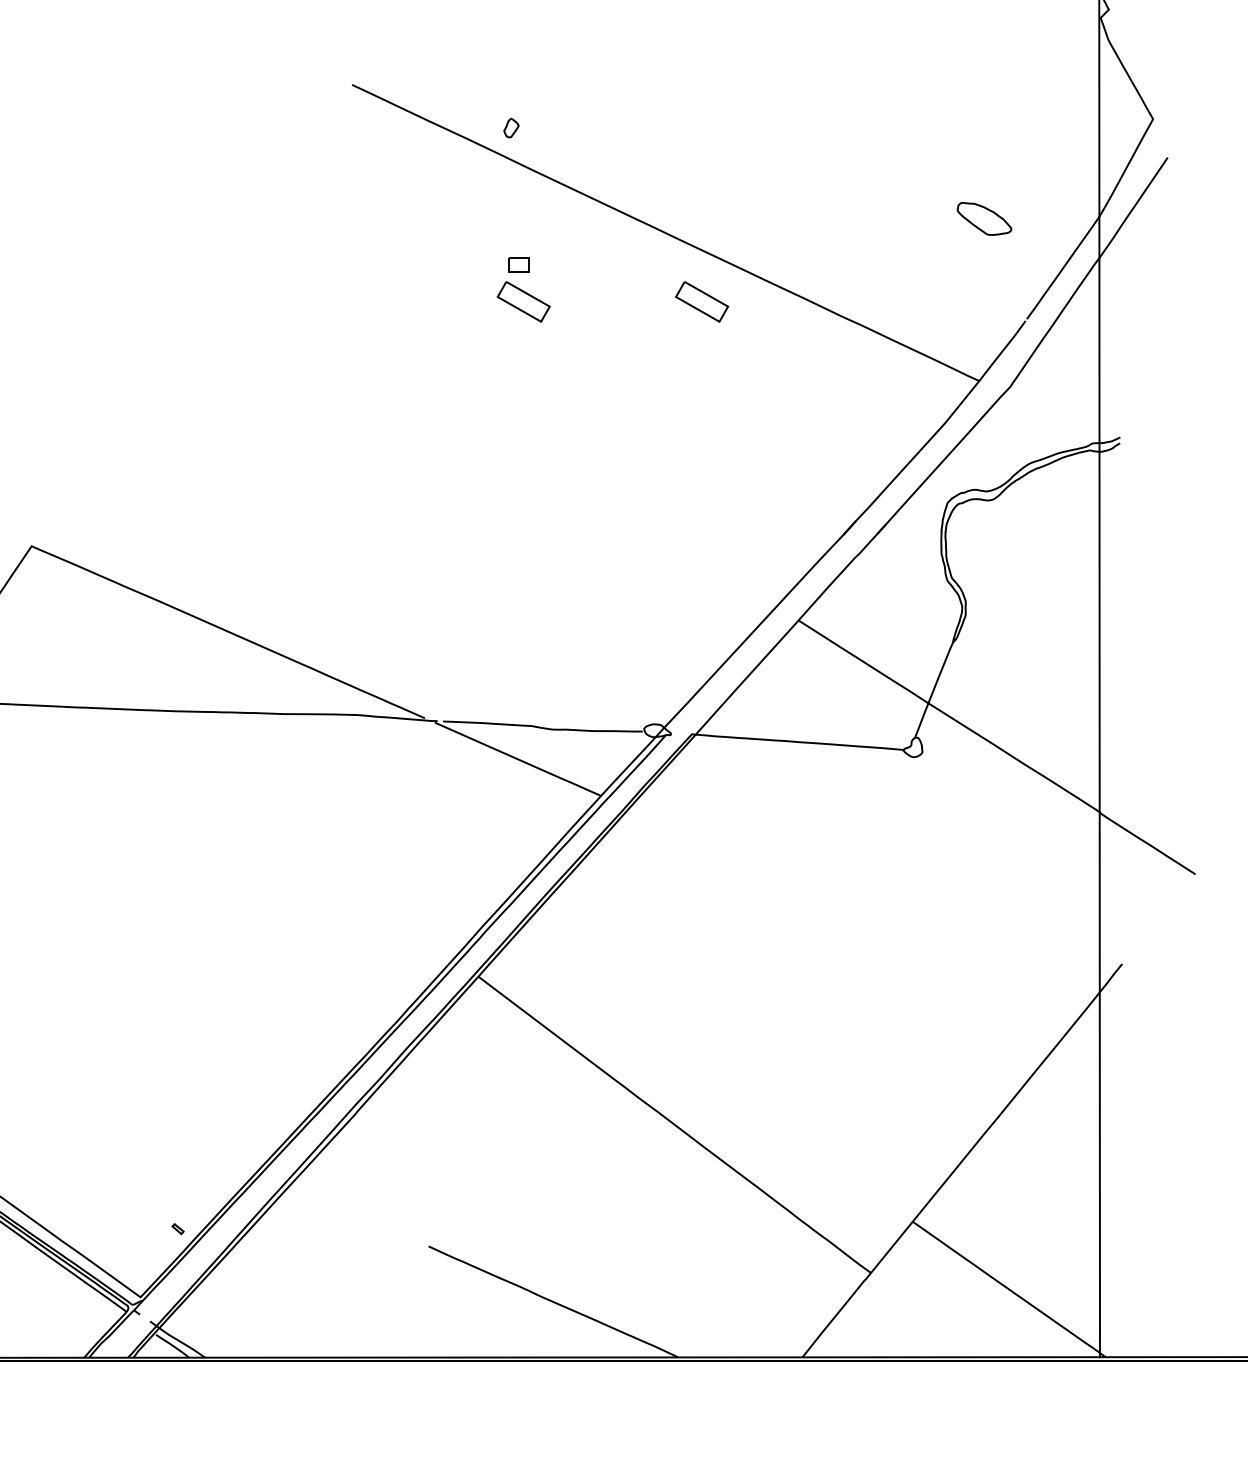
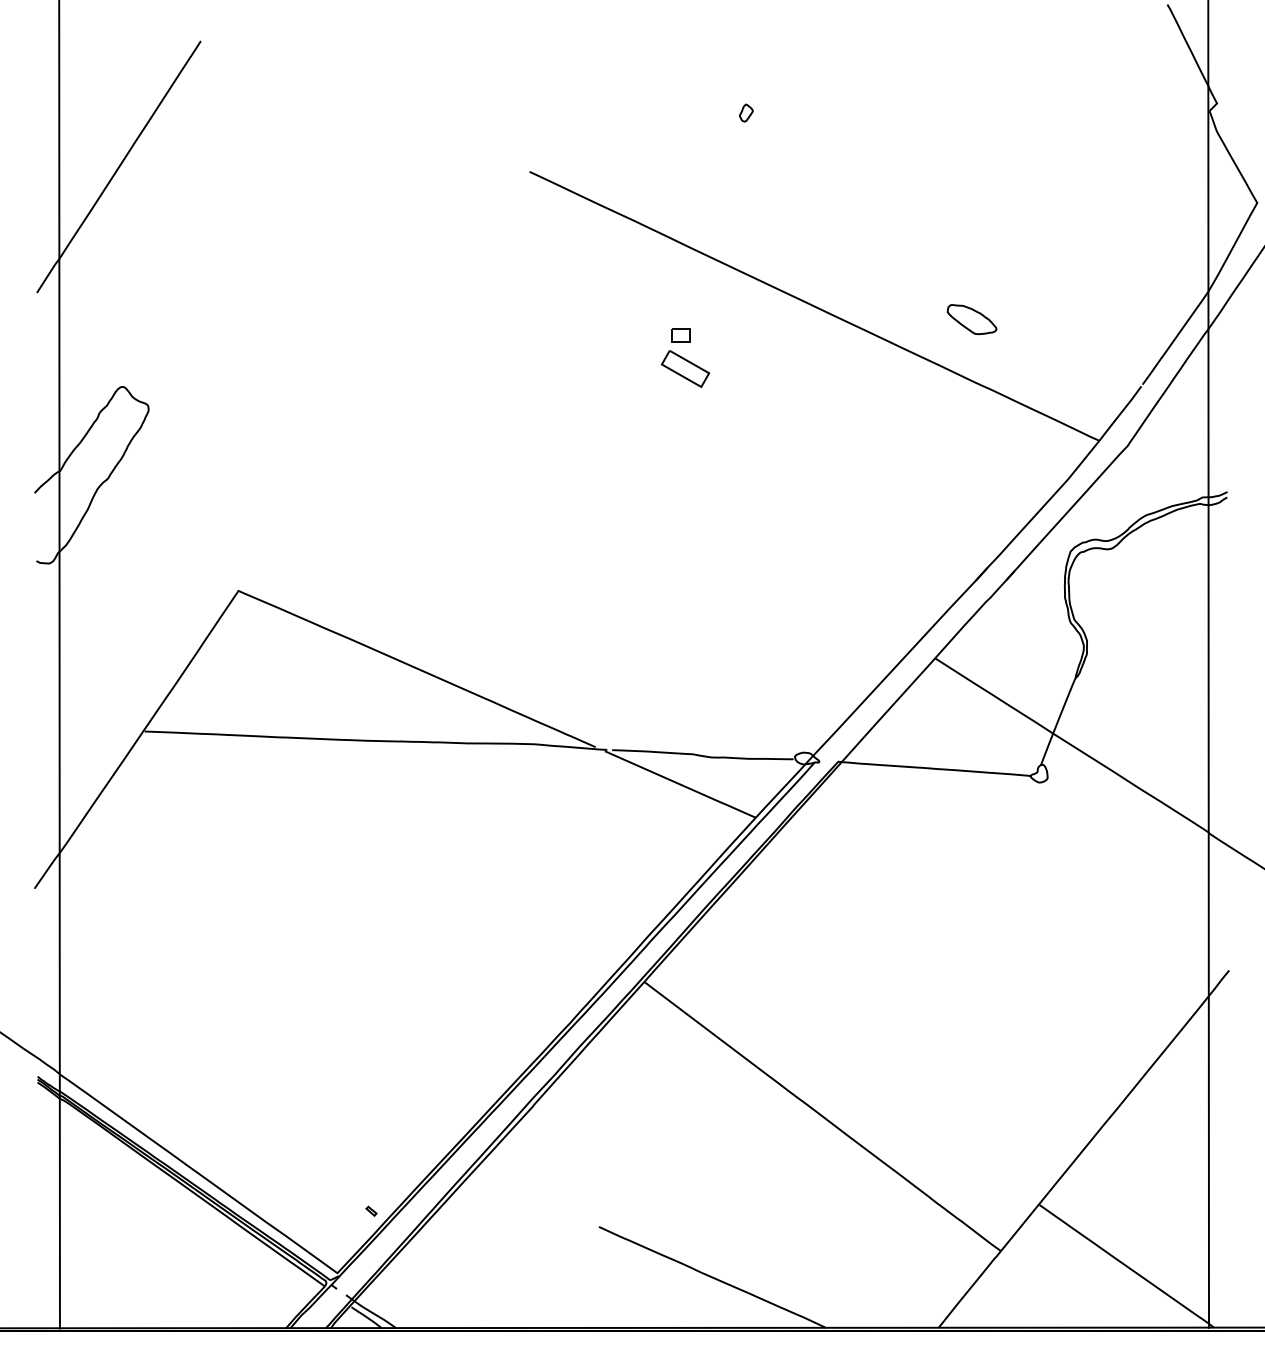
part: (511, 127) -> (746, 112), moved
part: (983, 218) -> (971, 319), moved
part: (702, 301) -> (847, 368), removed

